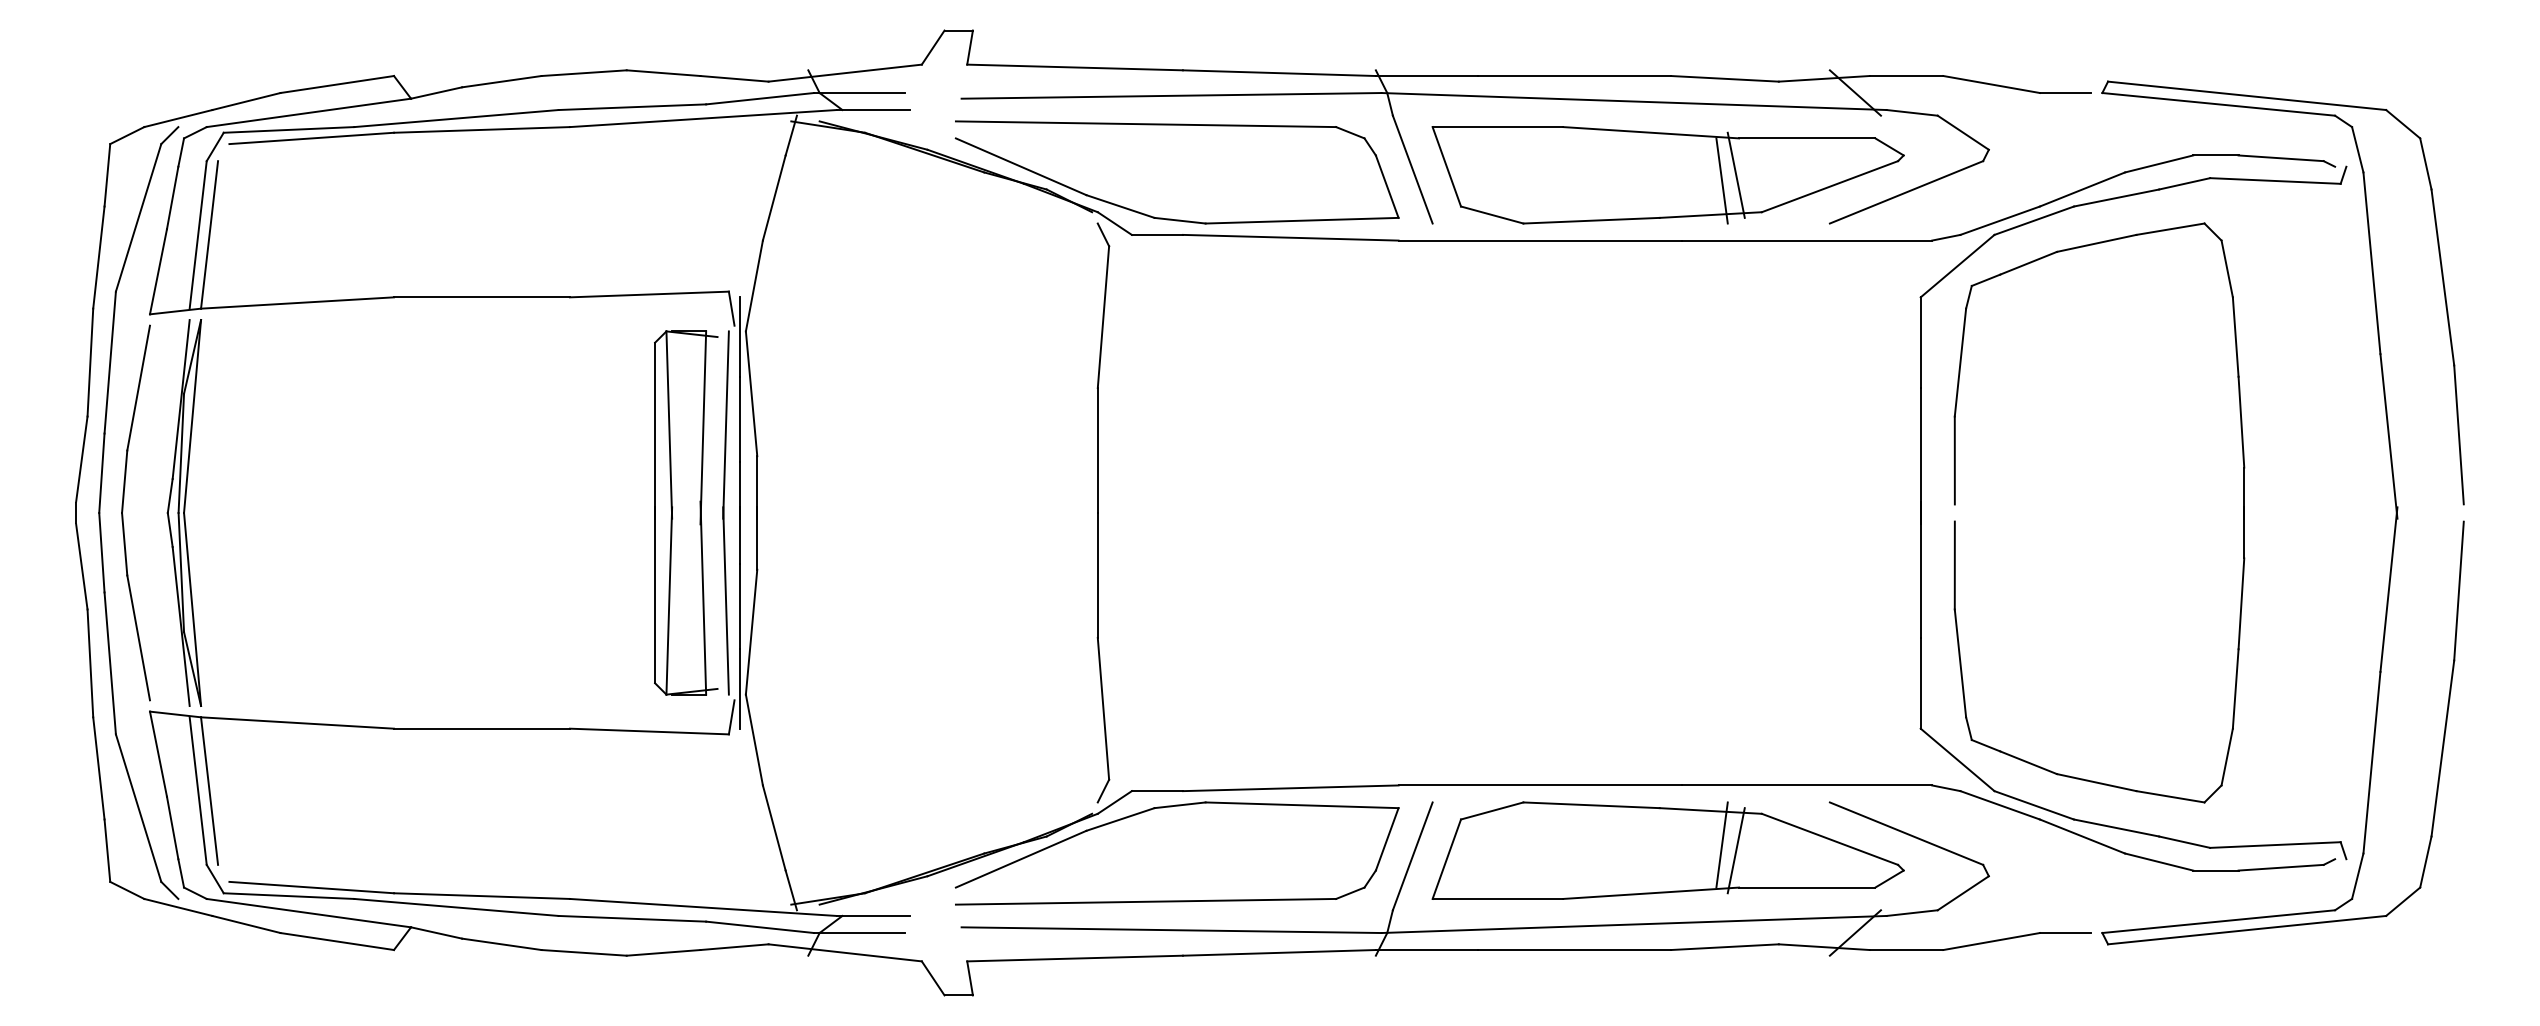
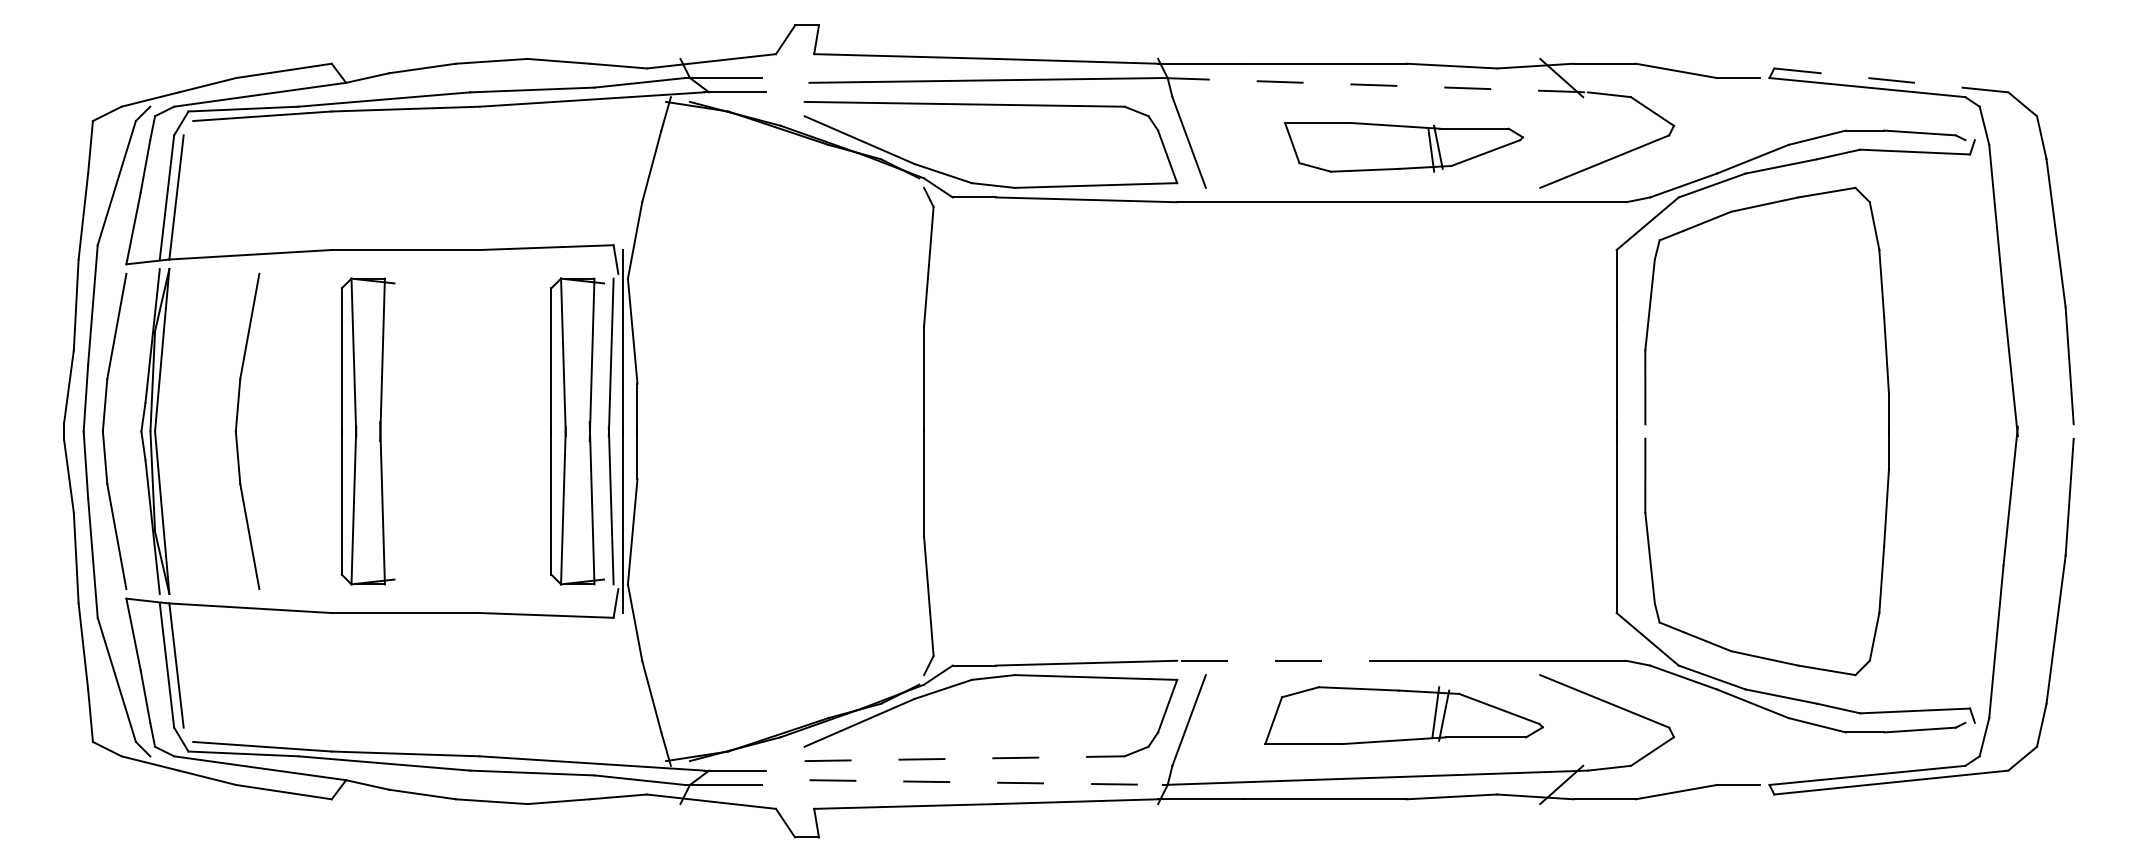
line: (2247, 95) -> (1891, 80), solid -> dashed
line: (1634, 101) -> (1375, 85), solid -> dashed
part: (1667, 175) -> (1403, 147), size x0.6
part: (281, 511) -> (237, 430), added
part: (437, 512) -> (368, 431), added
line: (1540, 785) -> (1296, 660), solid -> dashed
part: (1667, 850) -> (1403, 715), size x0.7
line: (1146, 901) -> (965, 758), solid -> dashed
line: (1172, 930) -> (986, 782), solid -> dashed

